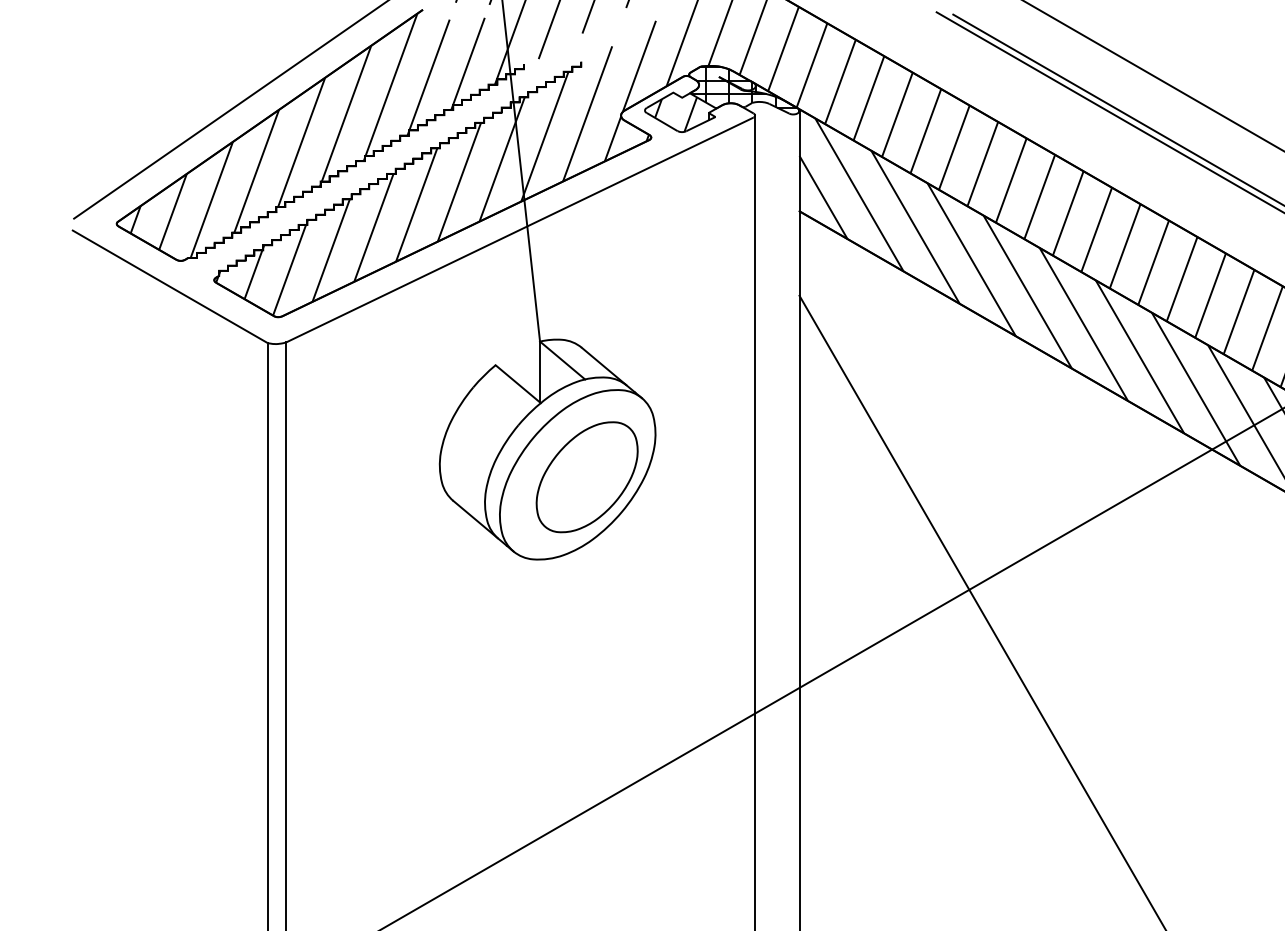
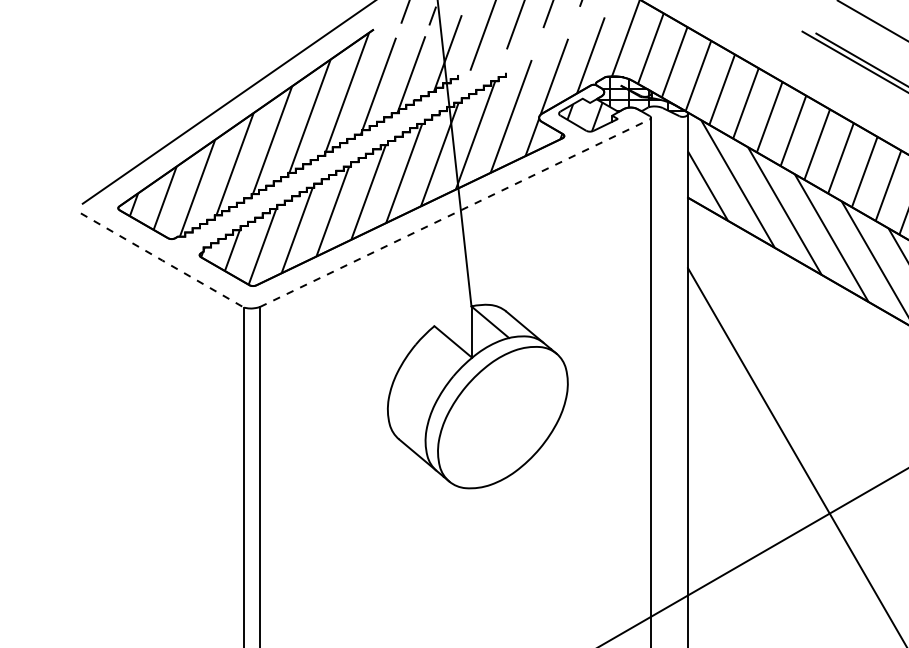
line: (520, 229) -> (455, 212), solid -> dashed
line: (169, 286) -> (162, 260), solid -> dashed
part: (586, 477) -> (510, 419), removed

